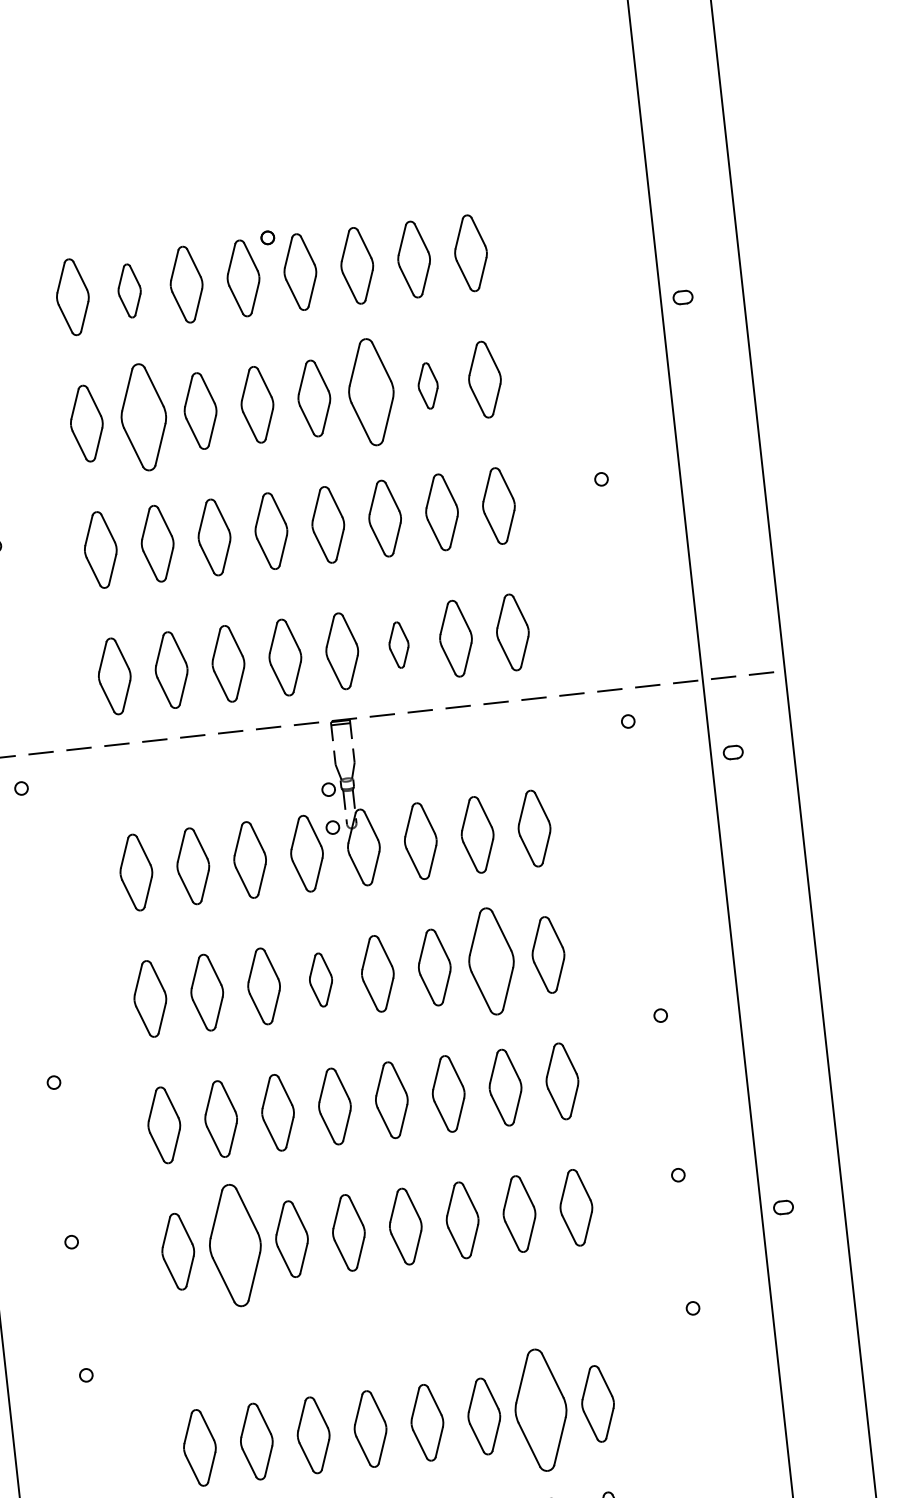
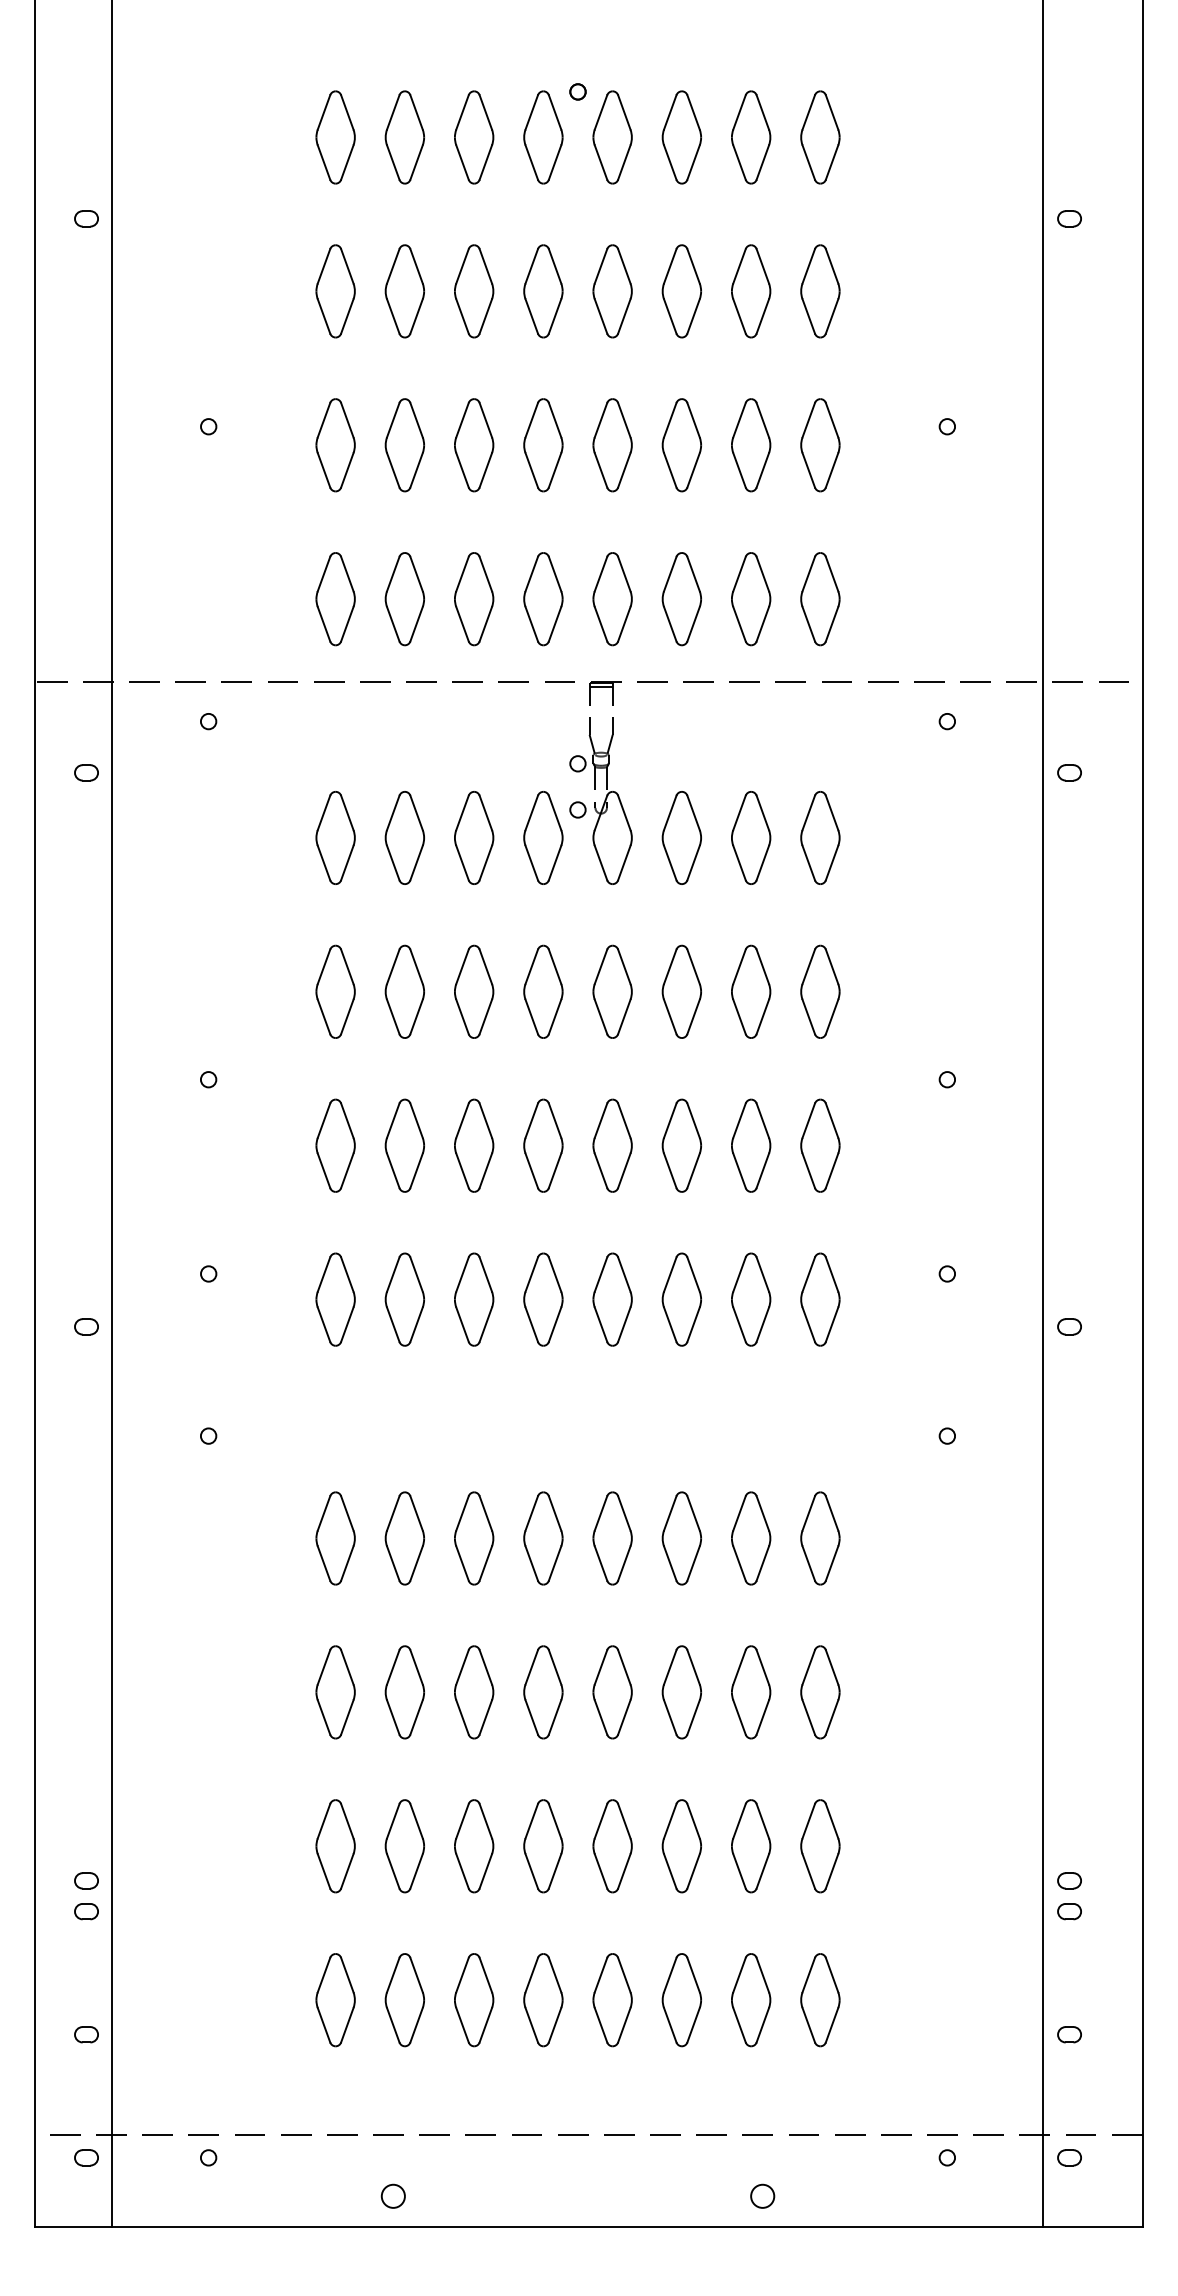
part: (129, 291) -> (404, 137), size x1.43
part: (428, 386) -> (751, 291), size x1.67
part: (370, 392) -> (681, 291), size x0.71
part: (143, 417) -> (404, 291), size x0.71
part: (398, 645) -> (681, 599), size x1.67
part: (491, 960) -> (751, 991), size x0.71
part: (321, 979) -> (543, 991), size x1.43
part: (234, 1245) -> (404, 1299), size x0.62
part: (541, 1410) -> (751, 1538), size x0.62

